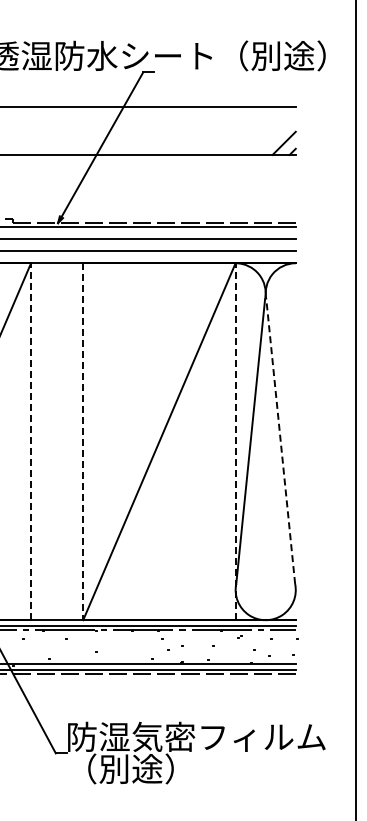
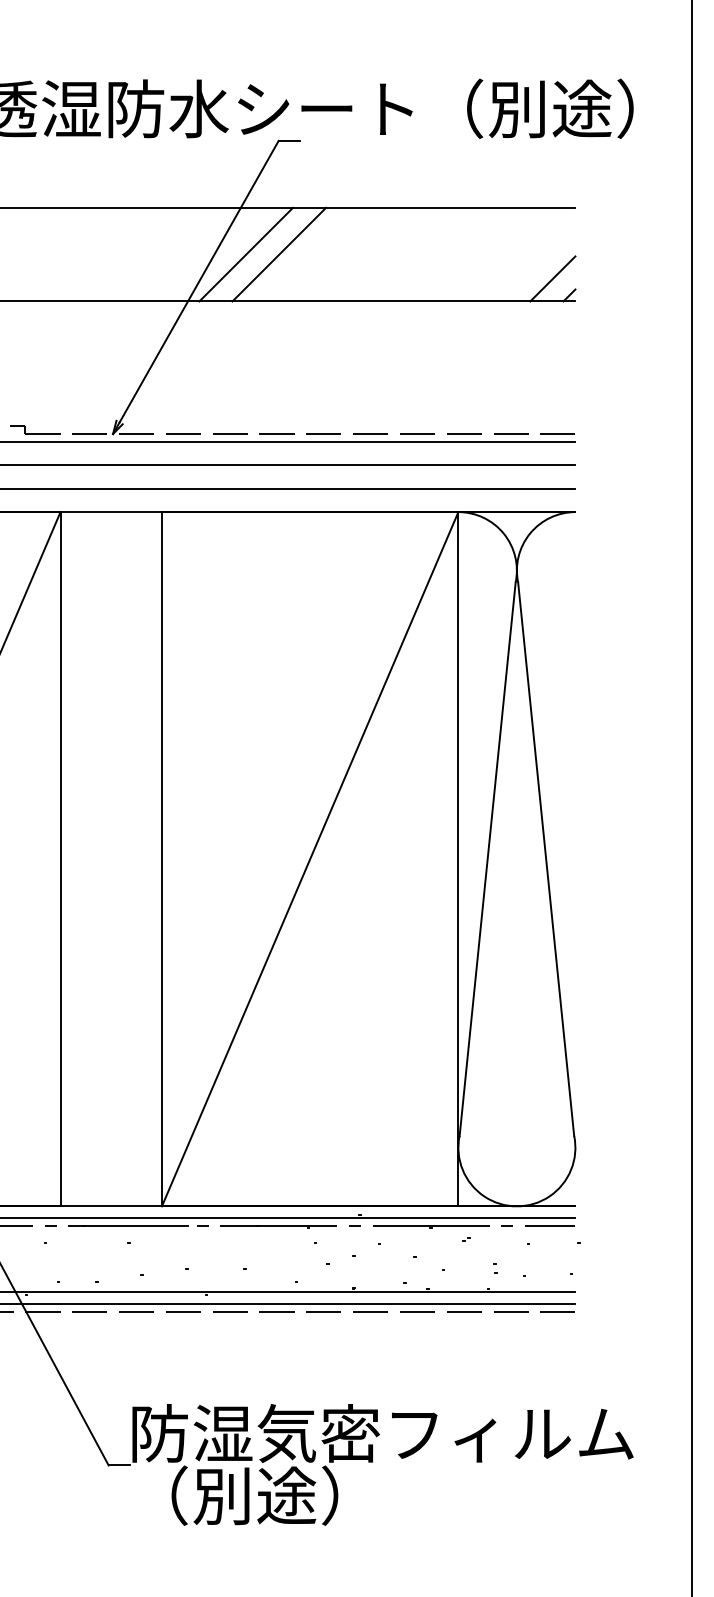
line: (126, 130) -> (246, 253), added
line: (143, 130) -> (279, 253), added
line: (31, 441) -> (61, 858), dashed -> solid
line: (235, 441) -> (458, 858), dashed -> solid
line: (280, 441) -> (545, 858), dashed -> solid
line: (83, 442) -> (162, 860), dashed -> solid

